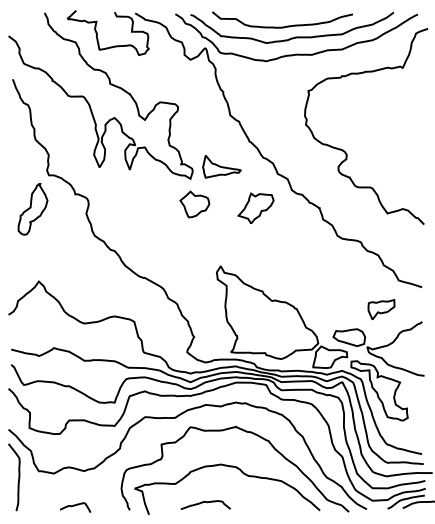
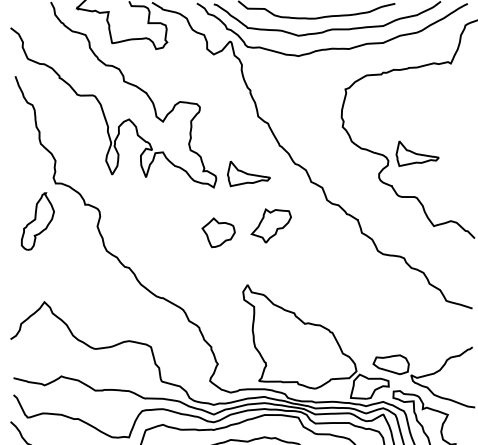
part: (372, 148) -> (417, 153), added
part: (194, 204) -> (218, 232), moved
part: (255, 207) -> (270, 225), moved
part: (381, 309) -> (427, 333), removed

